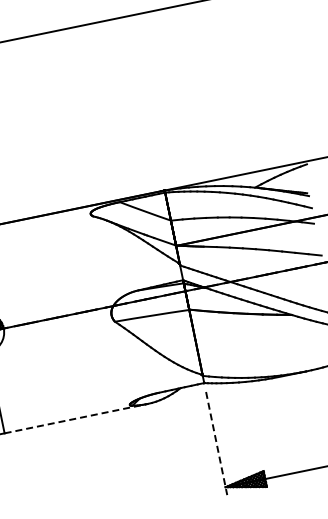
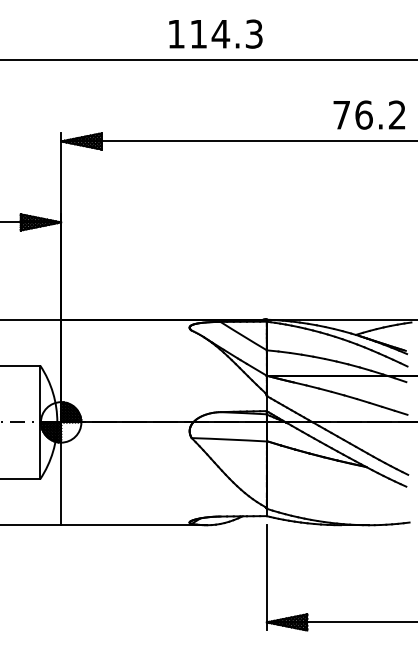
line: (76, 418) -> (134, 525), dashed -> solid
line: (216, 443) -> (266, 577), dashed -> solid

